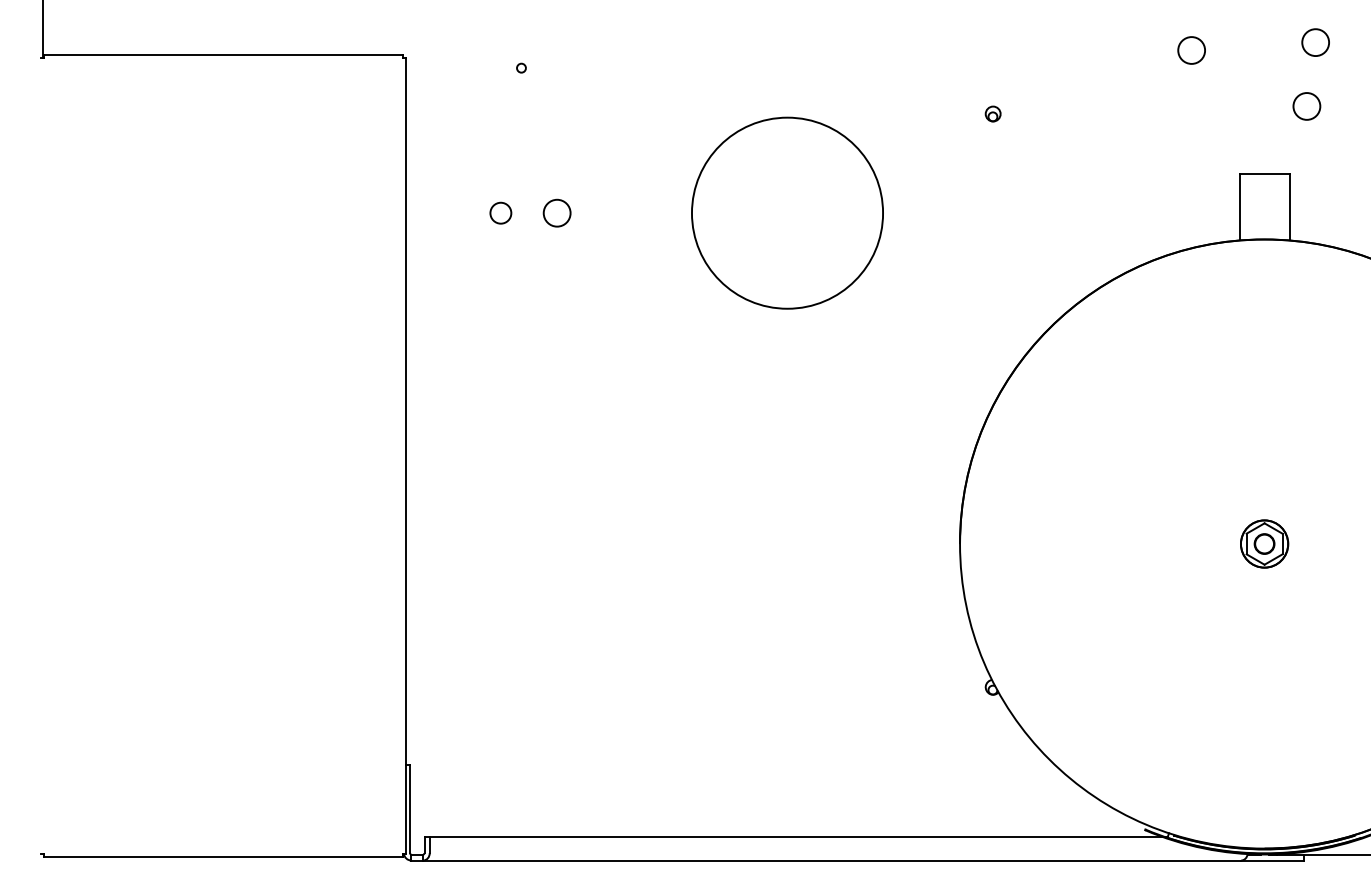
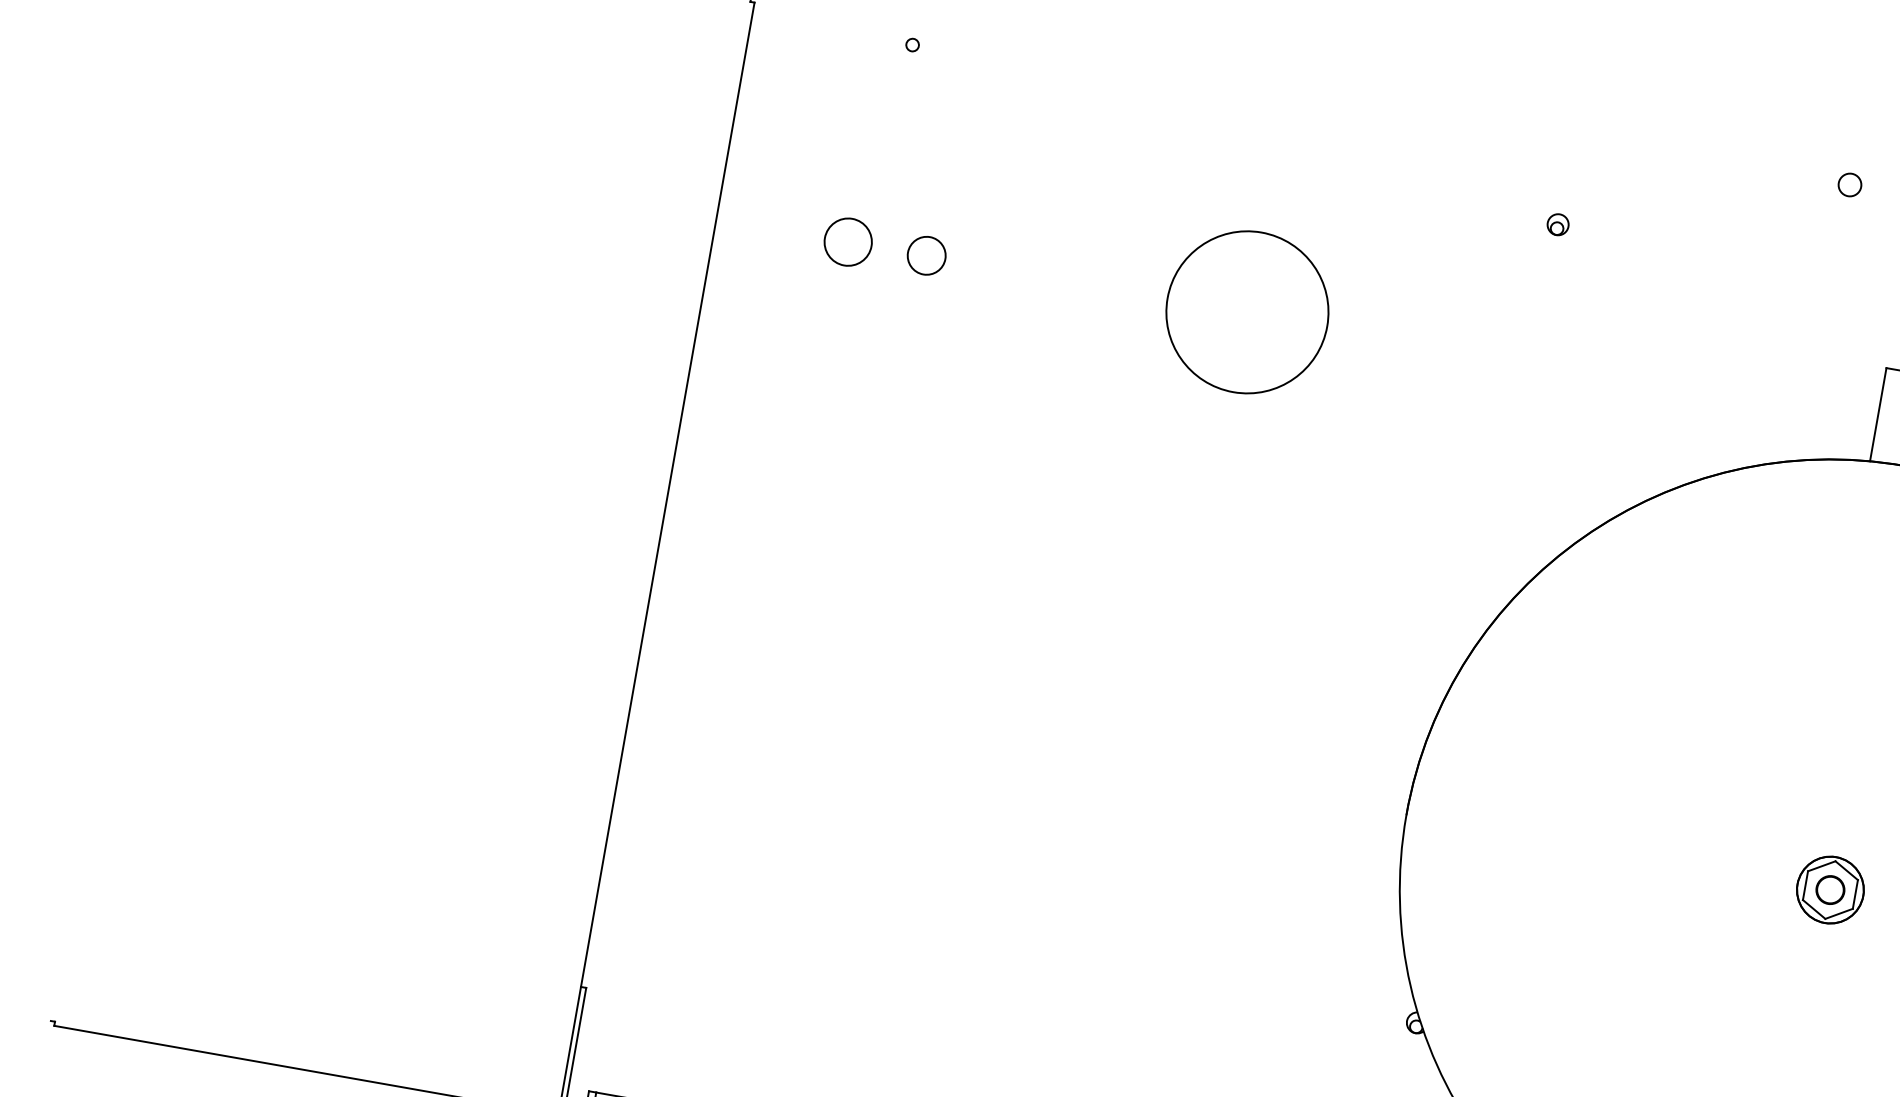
circle: (1191, 50) -> (1849, 184), size x0.6
circle: (500, 212) -> (847, 240), size x1.6
circle: (787, 212) -> (1247, 311), size x0.6

